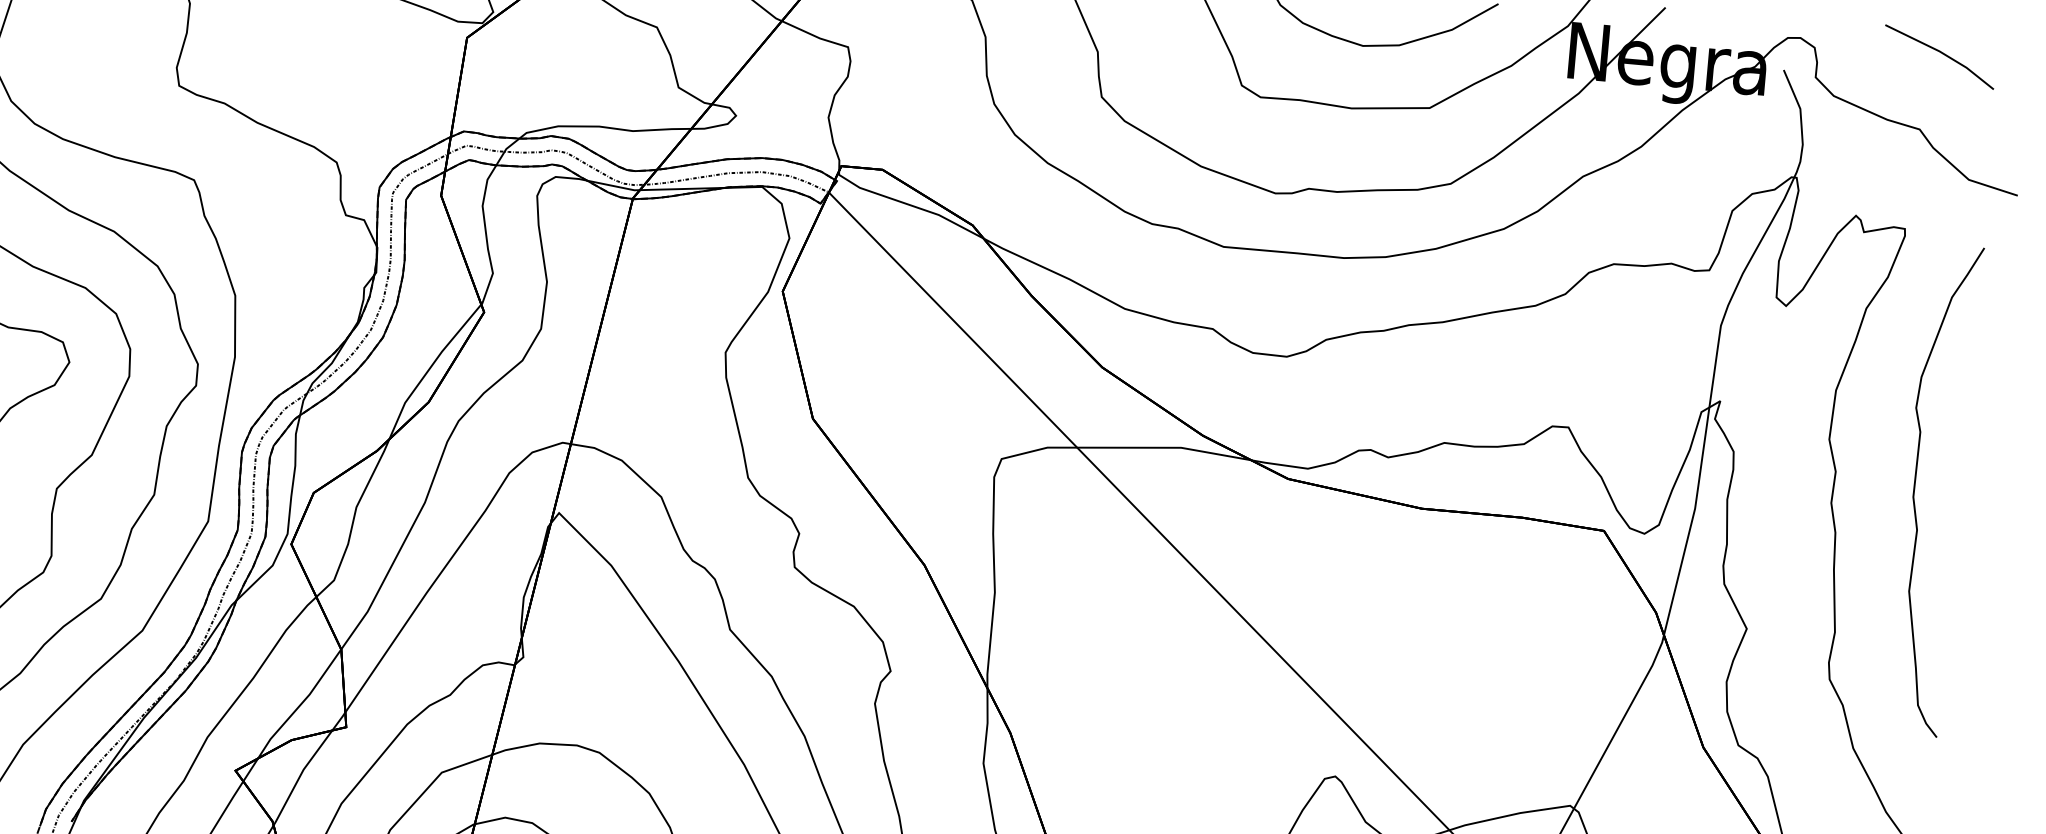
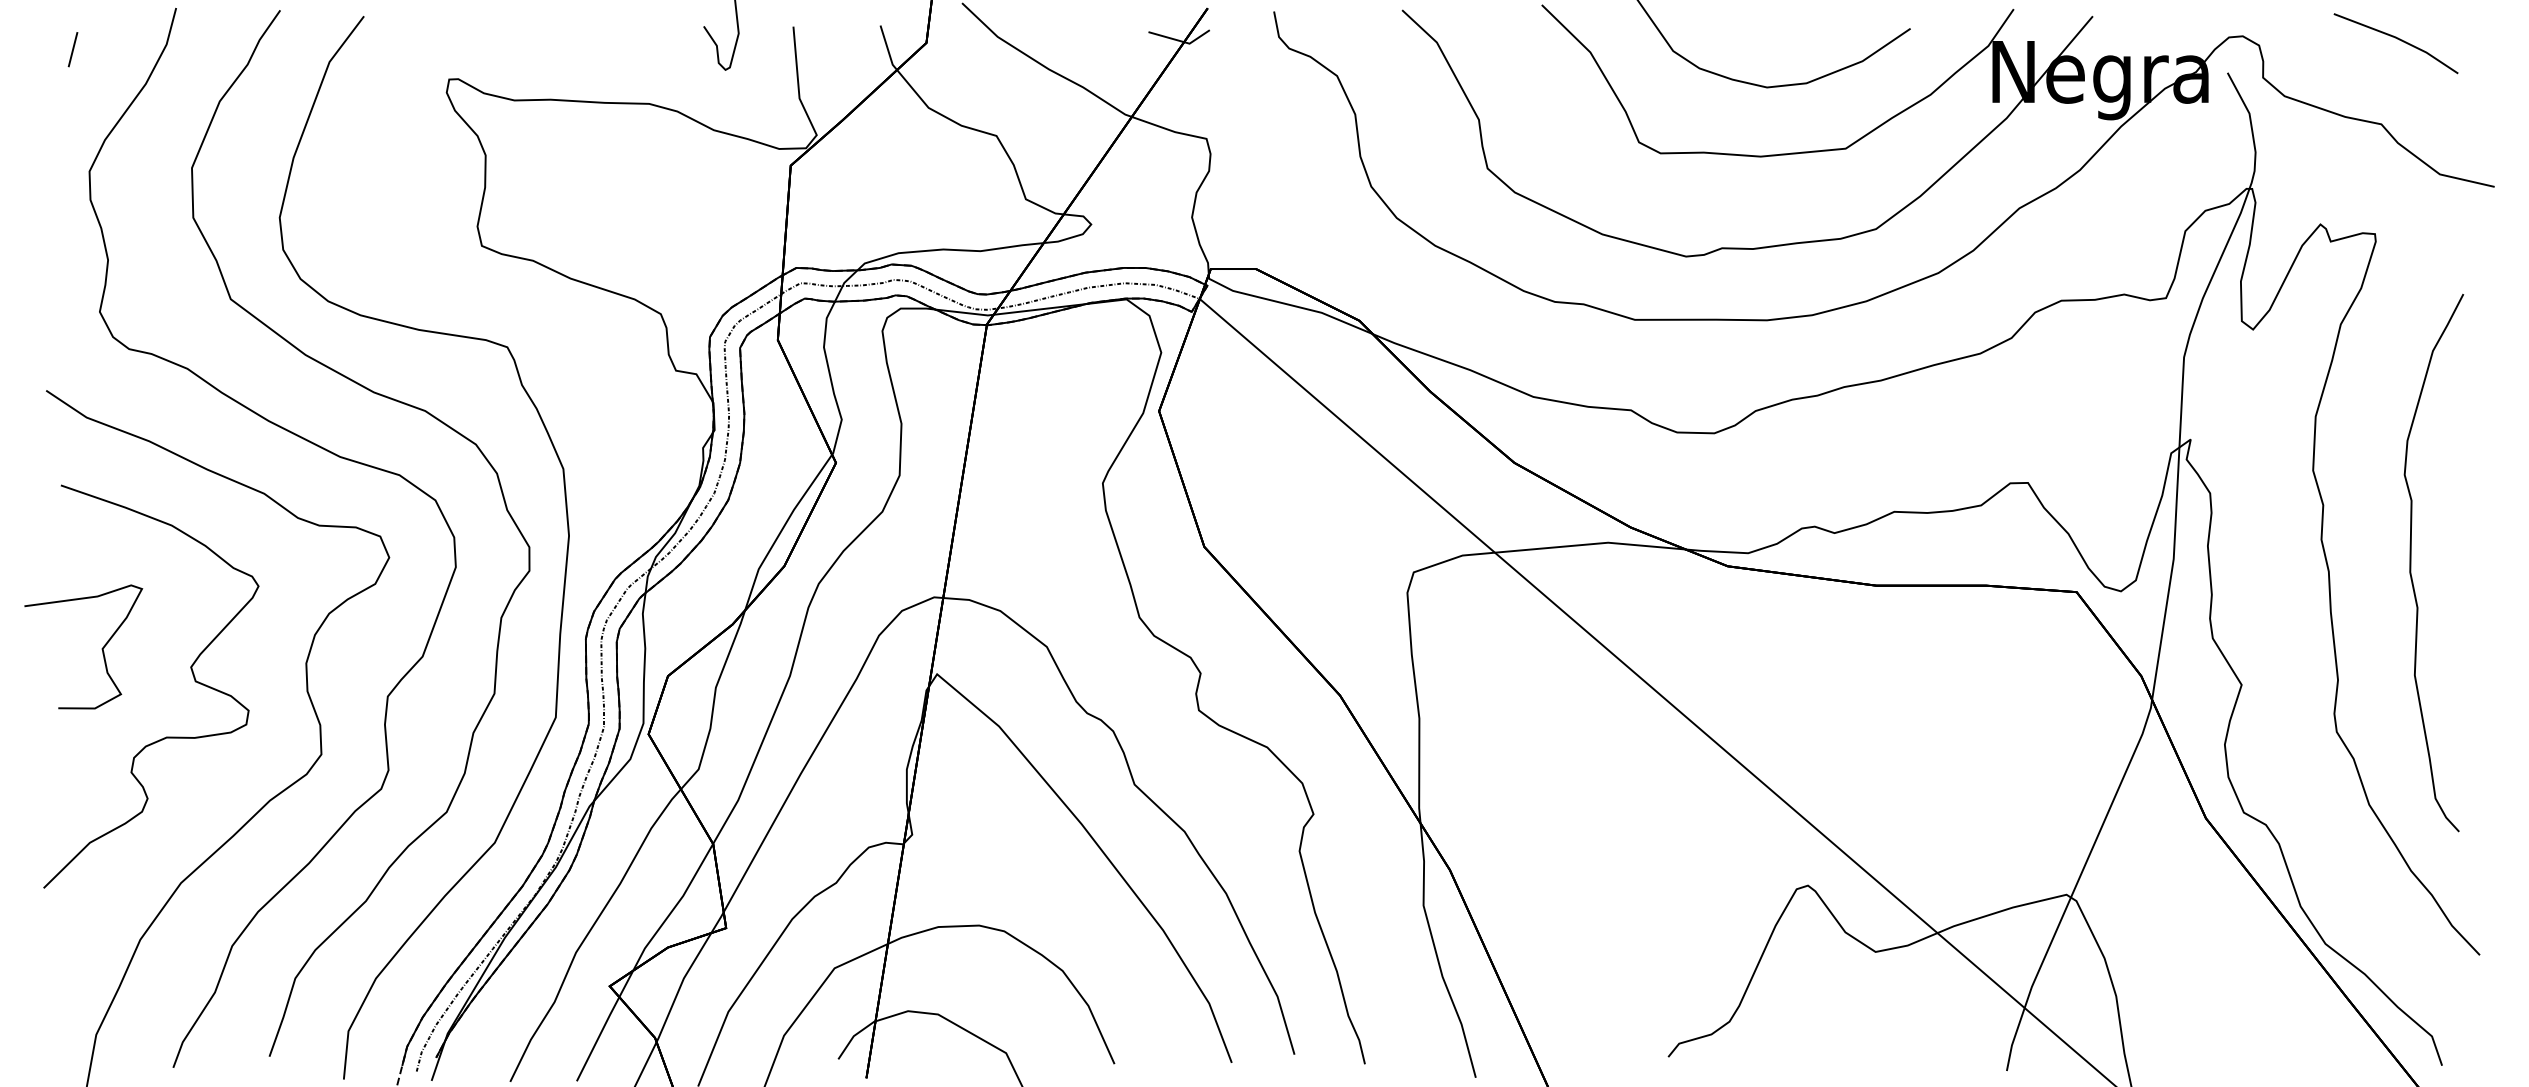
curve: (1915, 488) -> (2411, 562), moved

